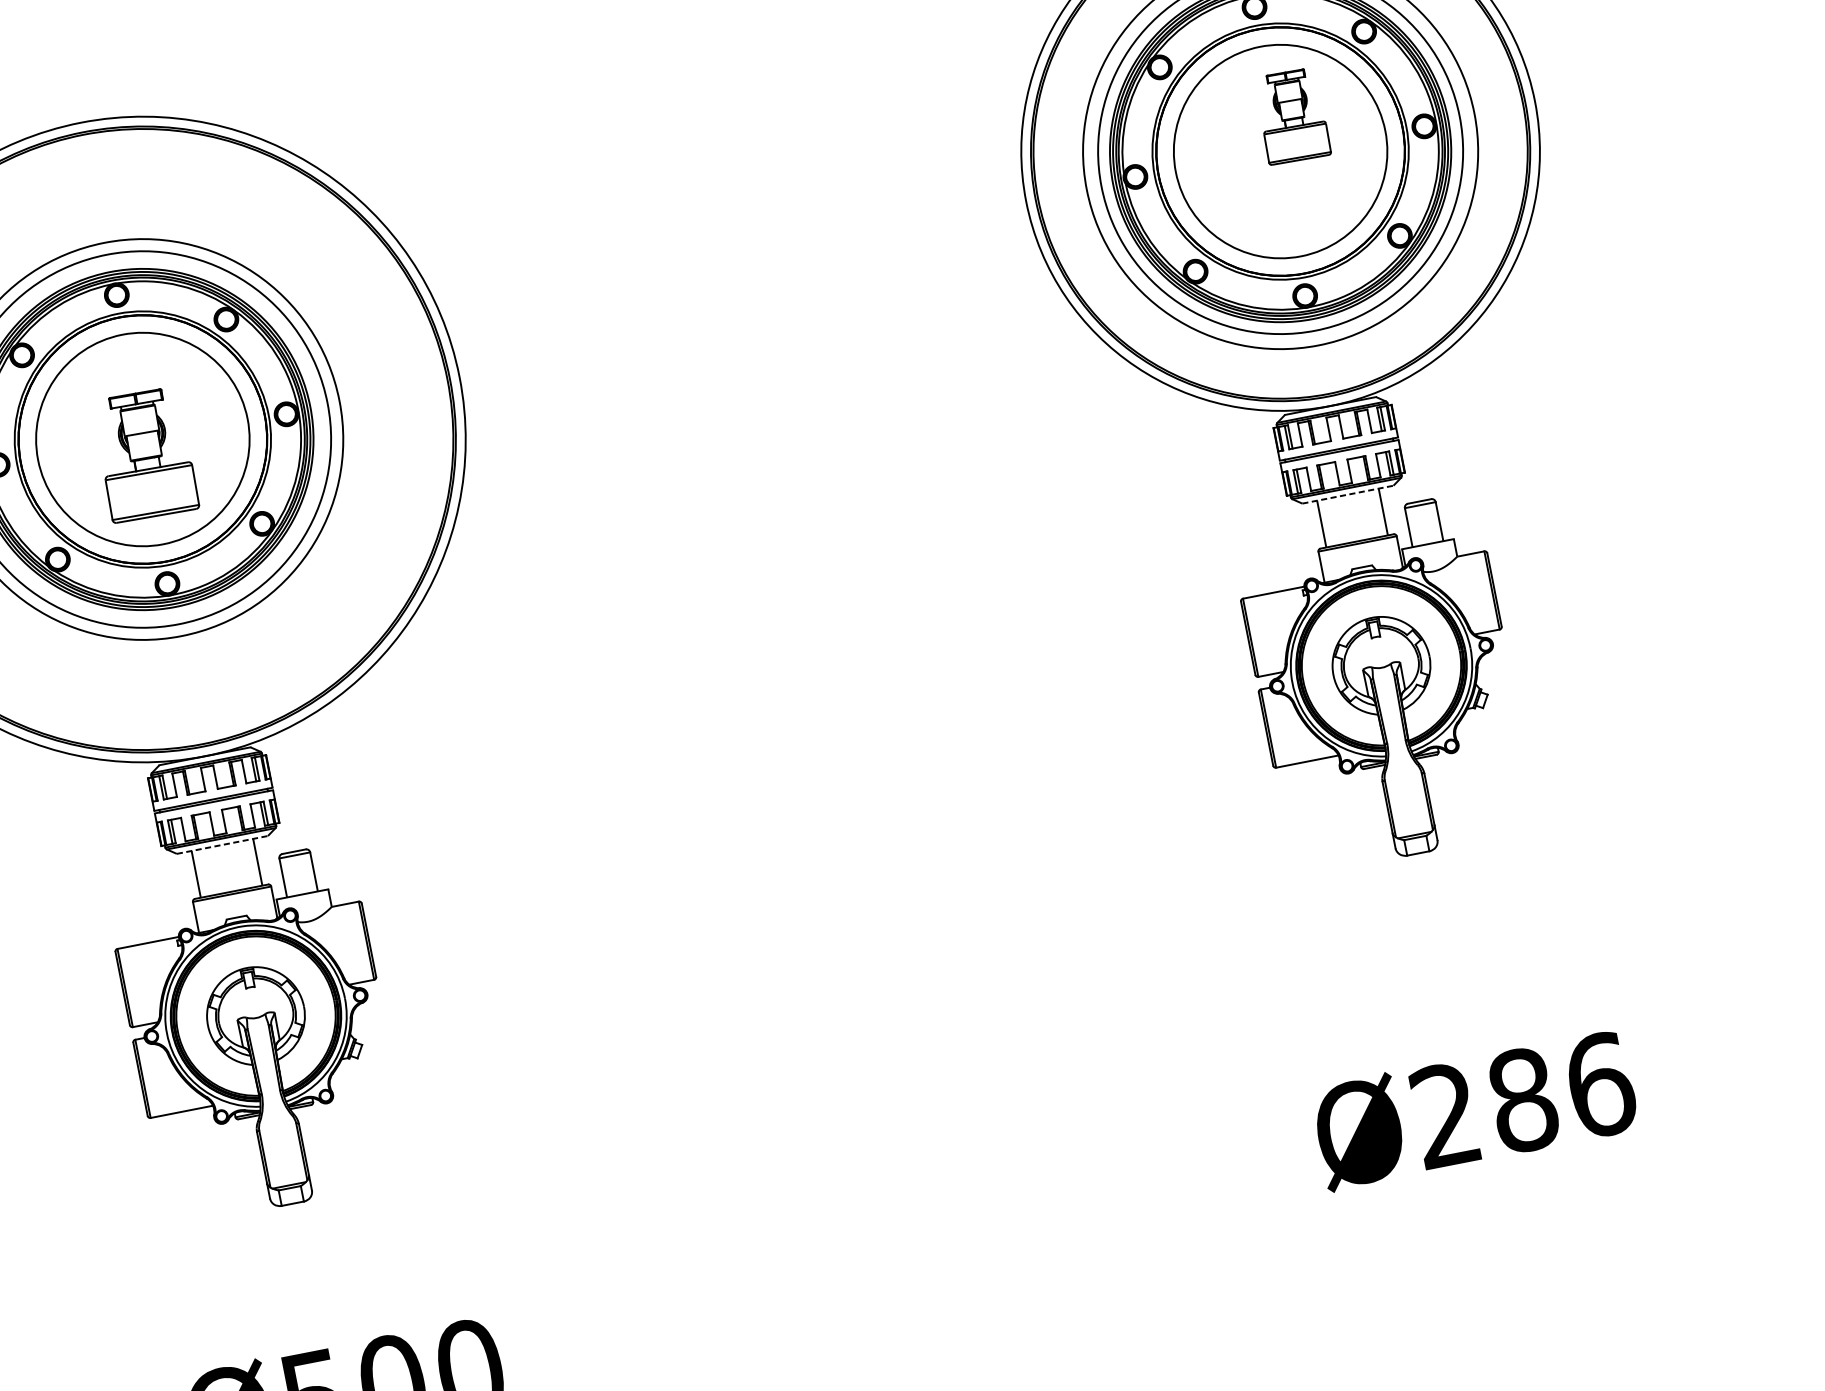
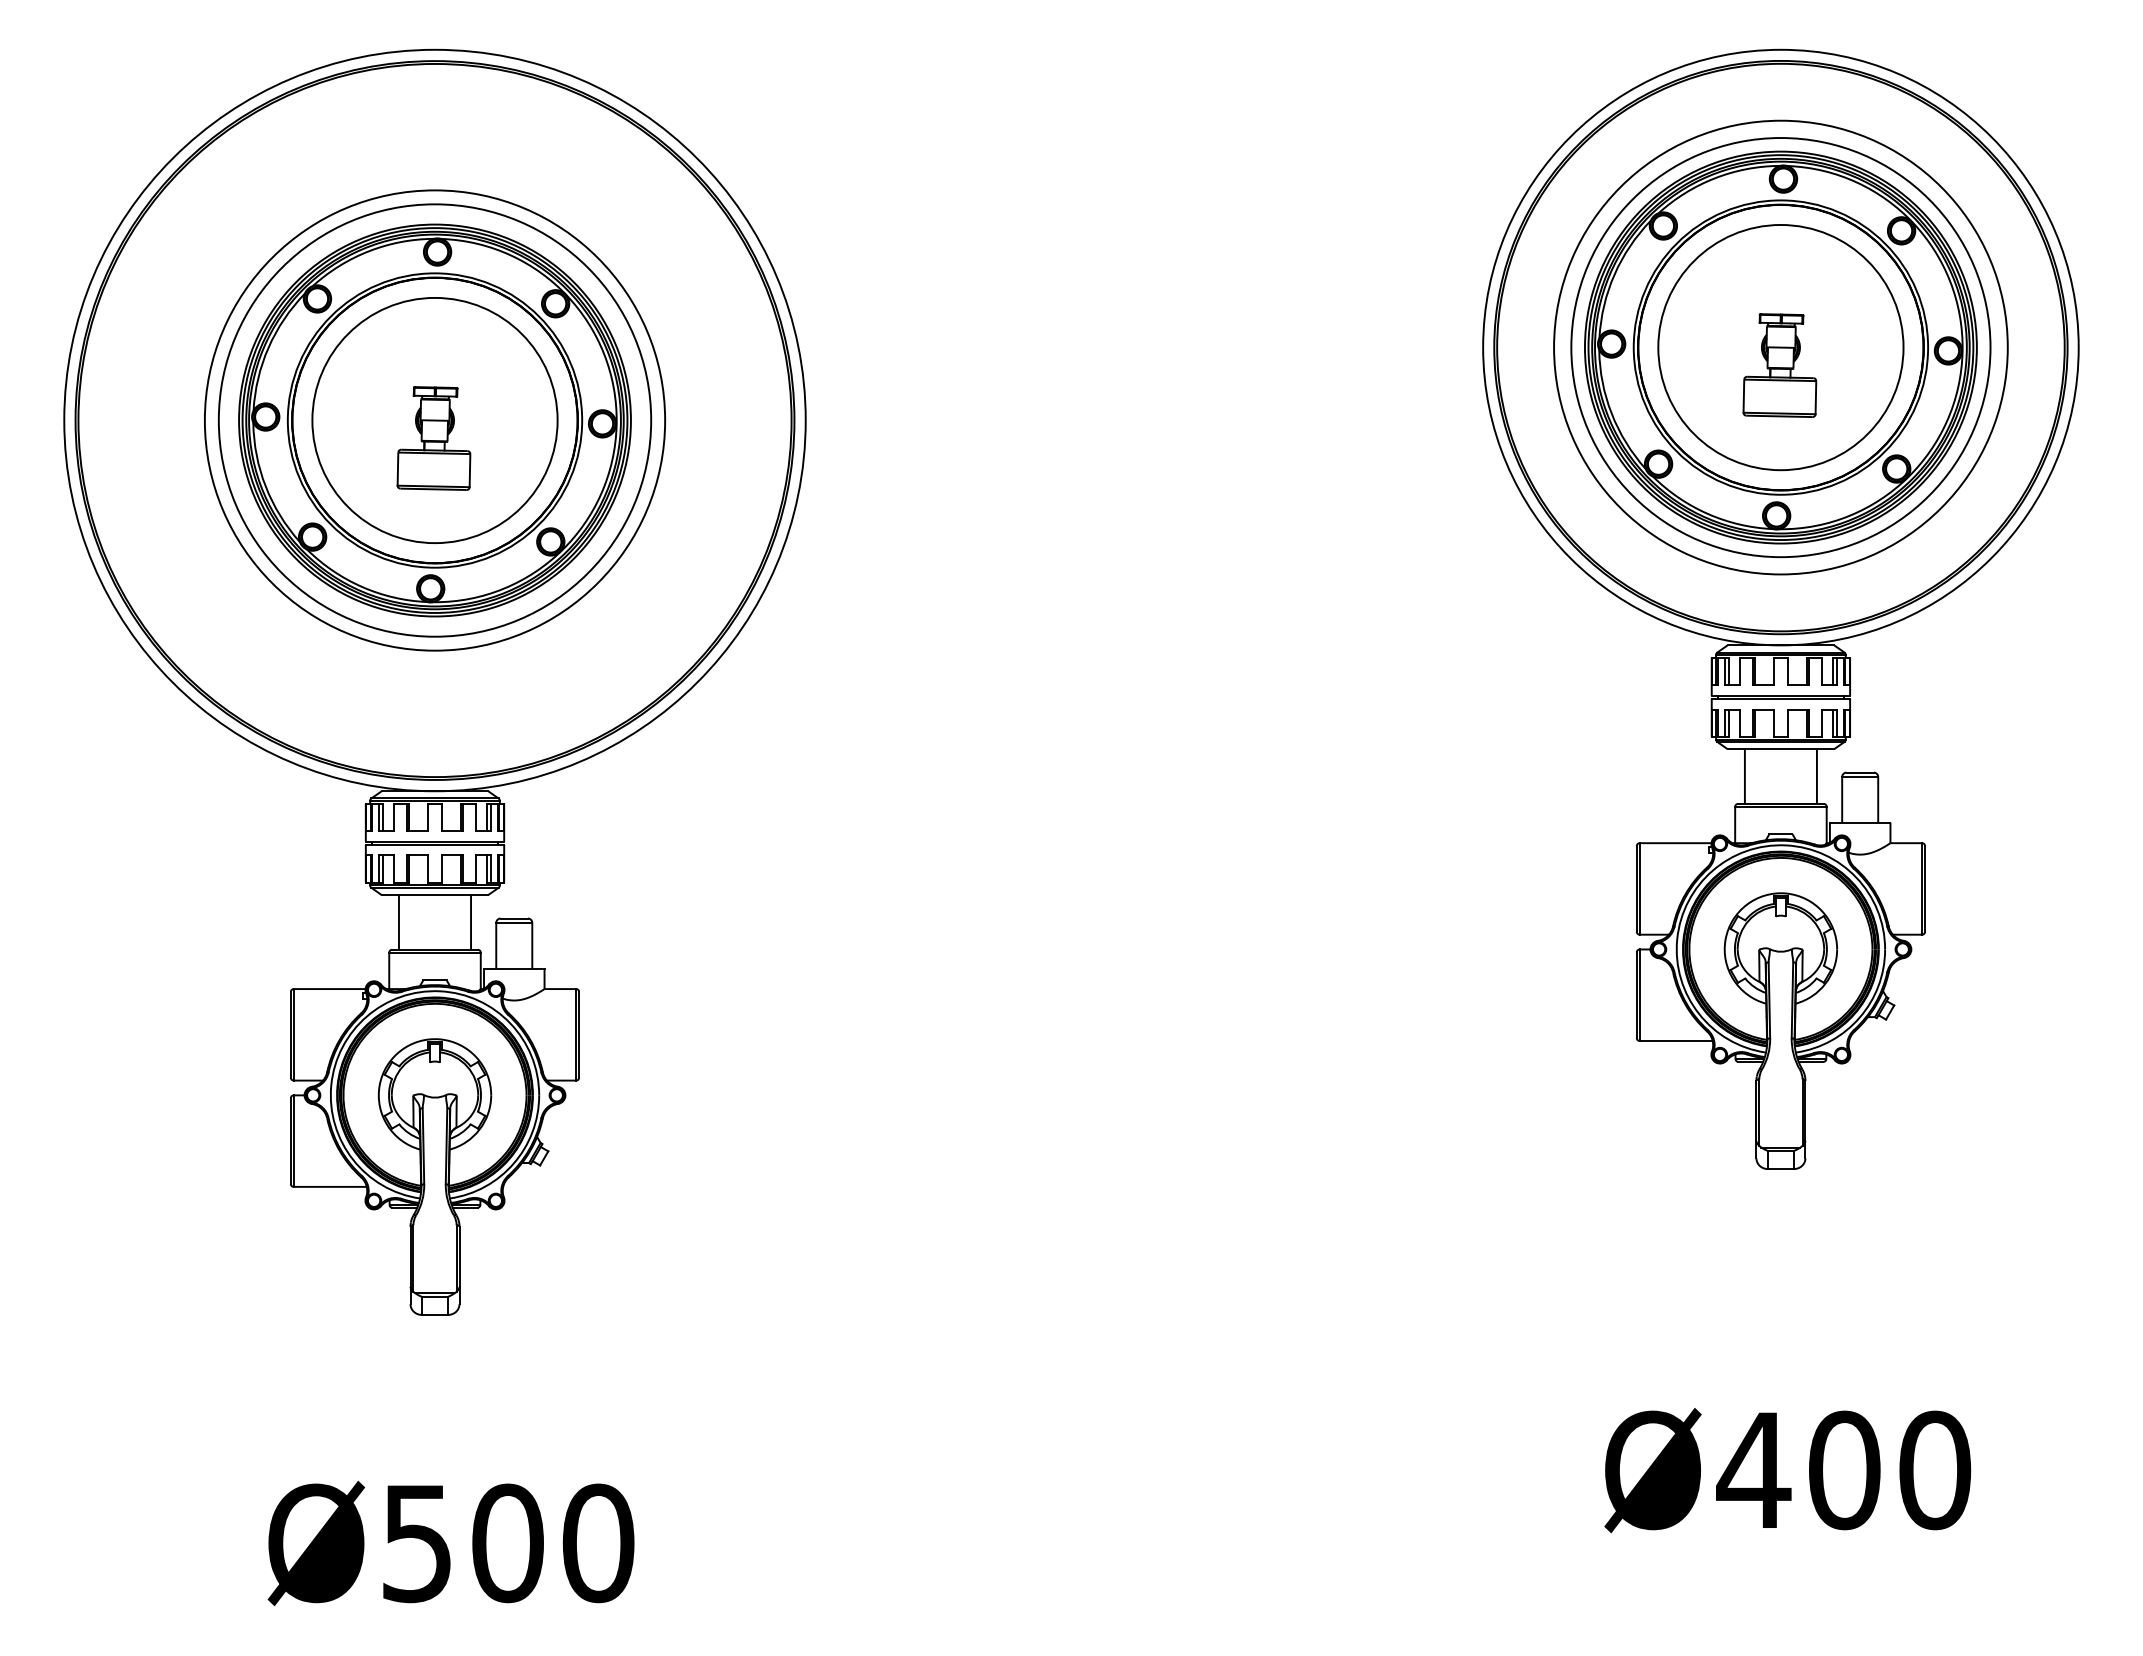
part: (1291, 116) -> (1779, 365), moved
part: (144, 455) -> (433, 438), size x0.71
line: (1348, 494) -> (1781, 749), dashed -> solid
line: (222, 845) -> (435, 895), dashed -> solid
text: (1522, 1100) -> (1843, 1470), Ø286 -> Ø400

